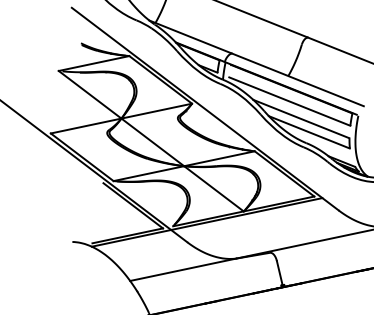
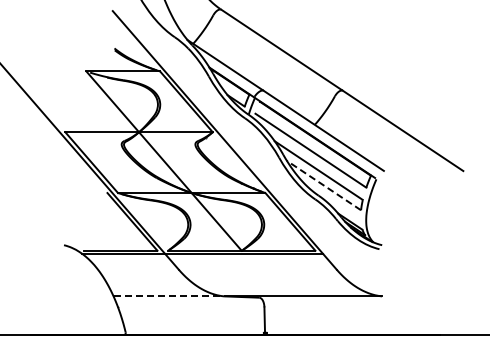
line: (308, 132) -> (323, 185), solid -> dashed
line: (183, 269) -> (169, 296), solid -> dashed

